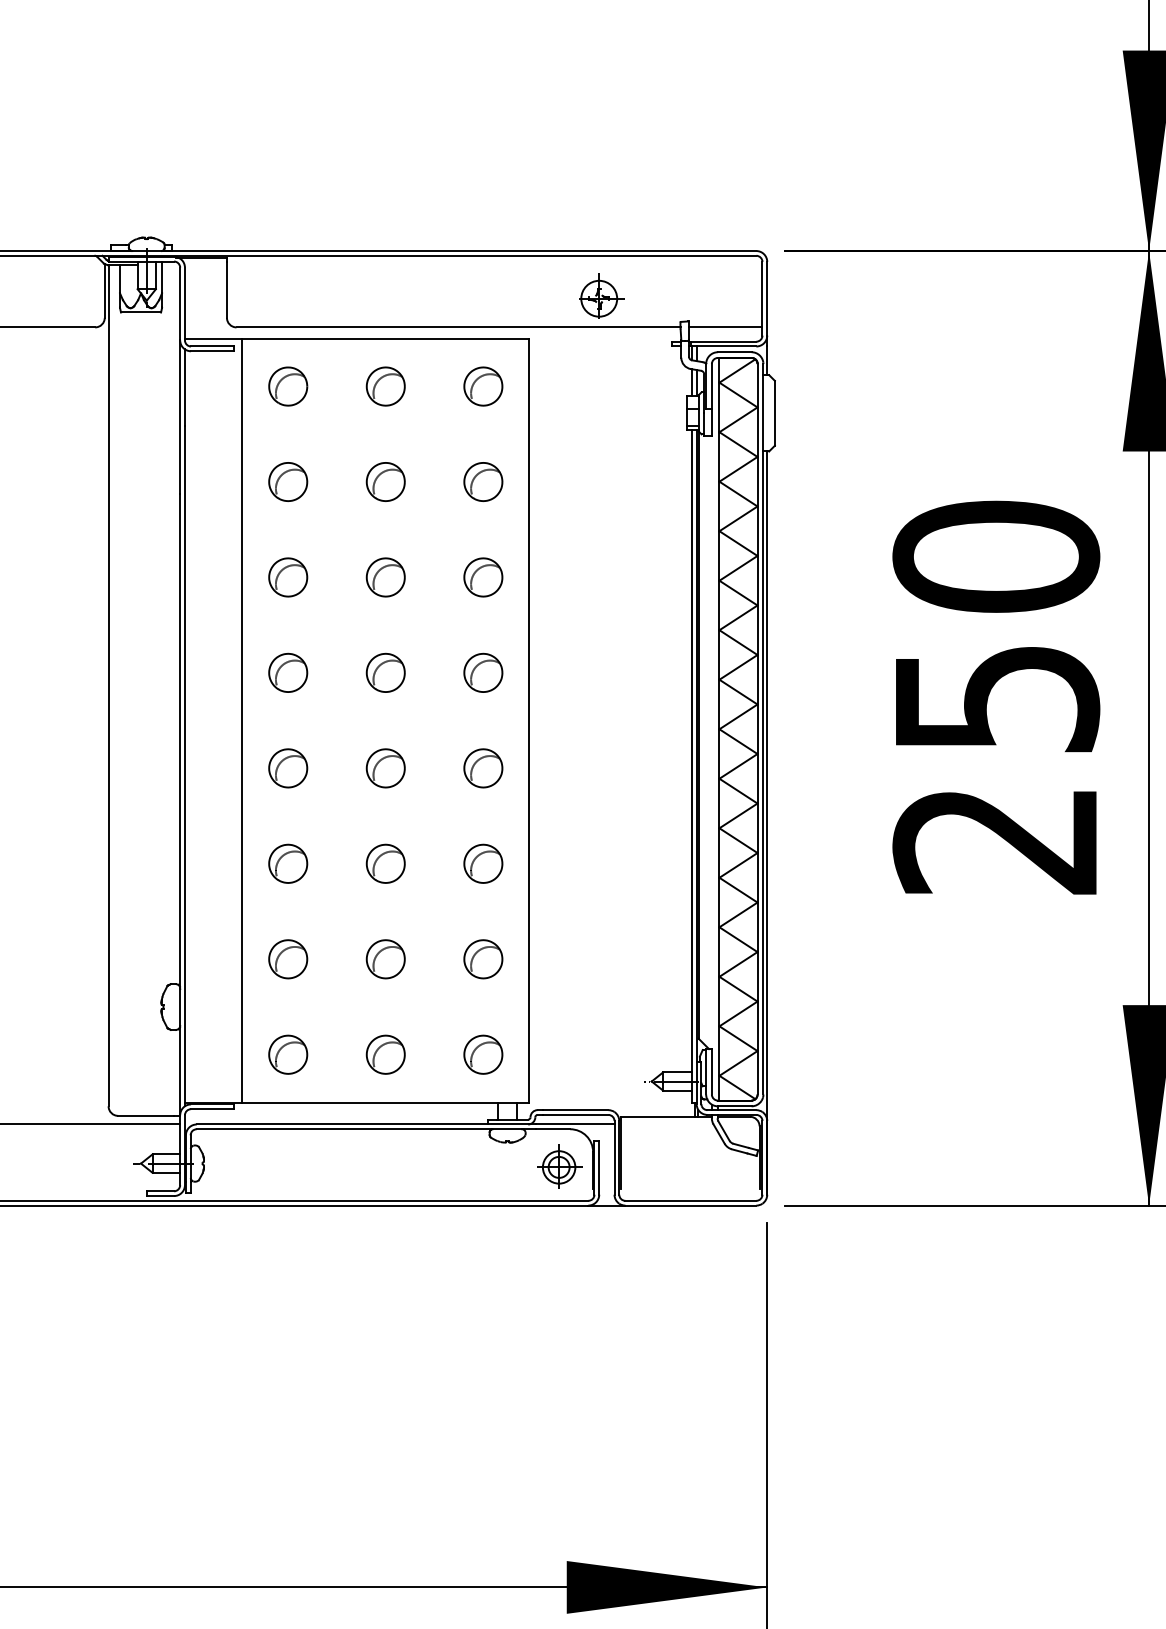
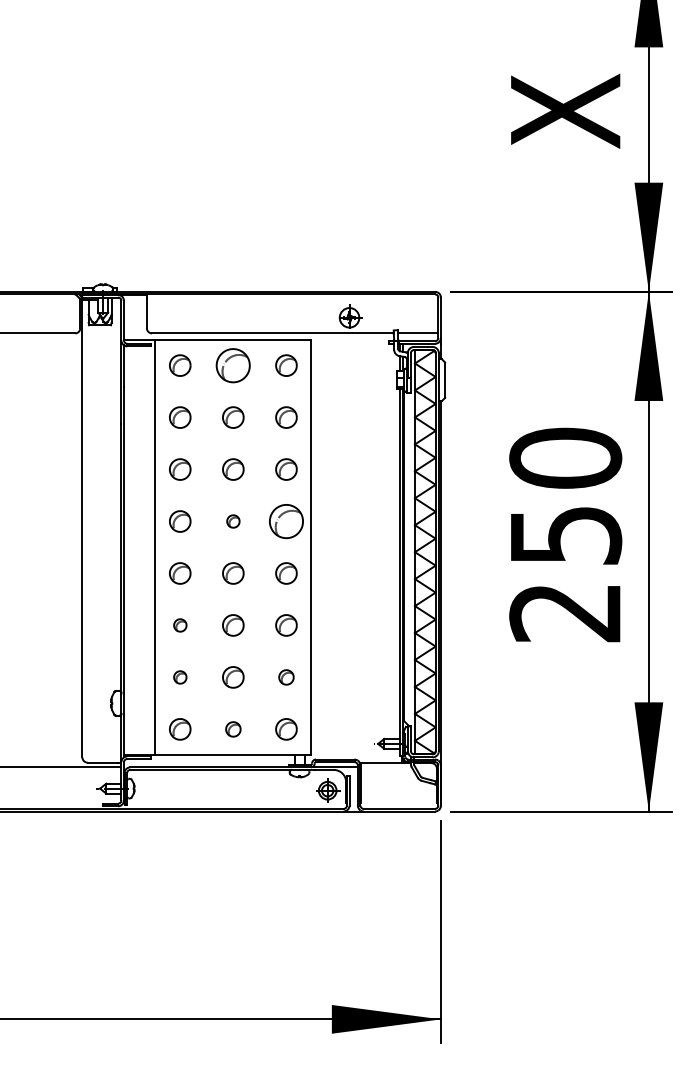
part: (386, 386) -> (233, 365), size x1.6
part: (386, 672) -> (233, 521), size x0.6
part: (483, 672) -> (286, 521), size x1.6
part: (288, 863) -> (180, 625), size x0.6
part: (288, 959) -> (180, 677), size x0.6
part: (483, 959) -> (286, 677), size x0.7
part: (386, 1054) -> (233, 729), size x0.7

